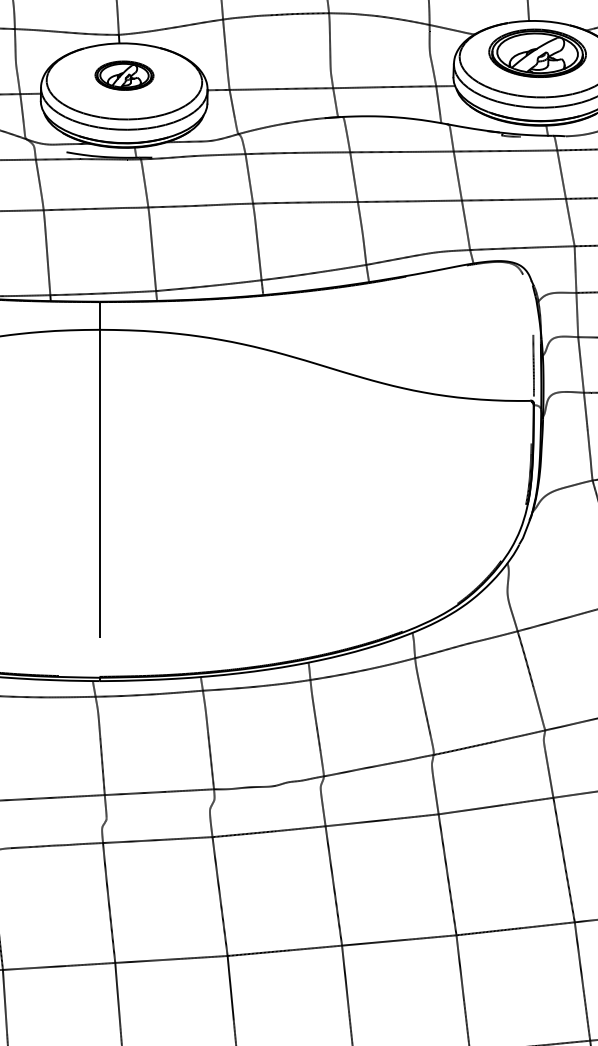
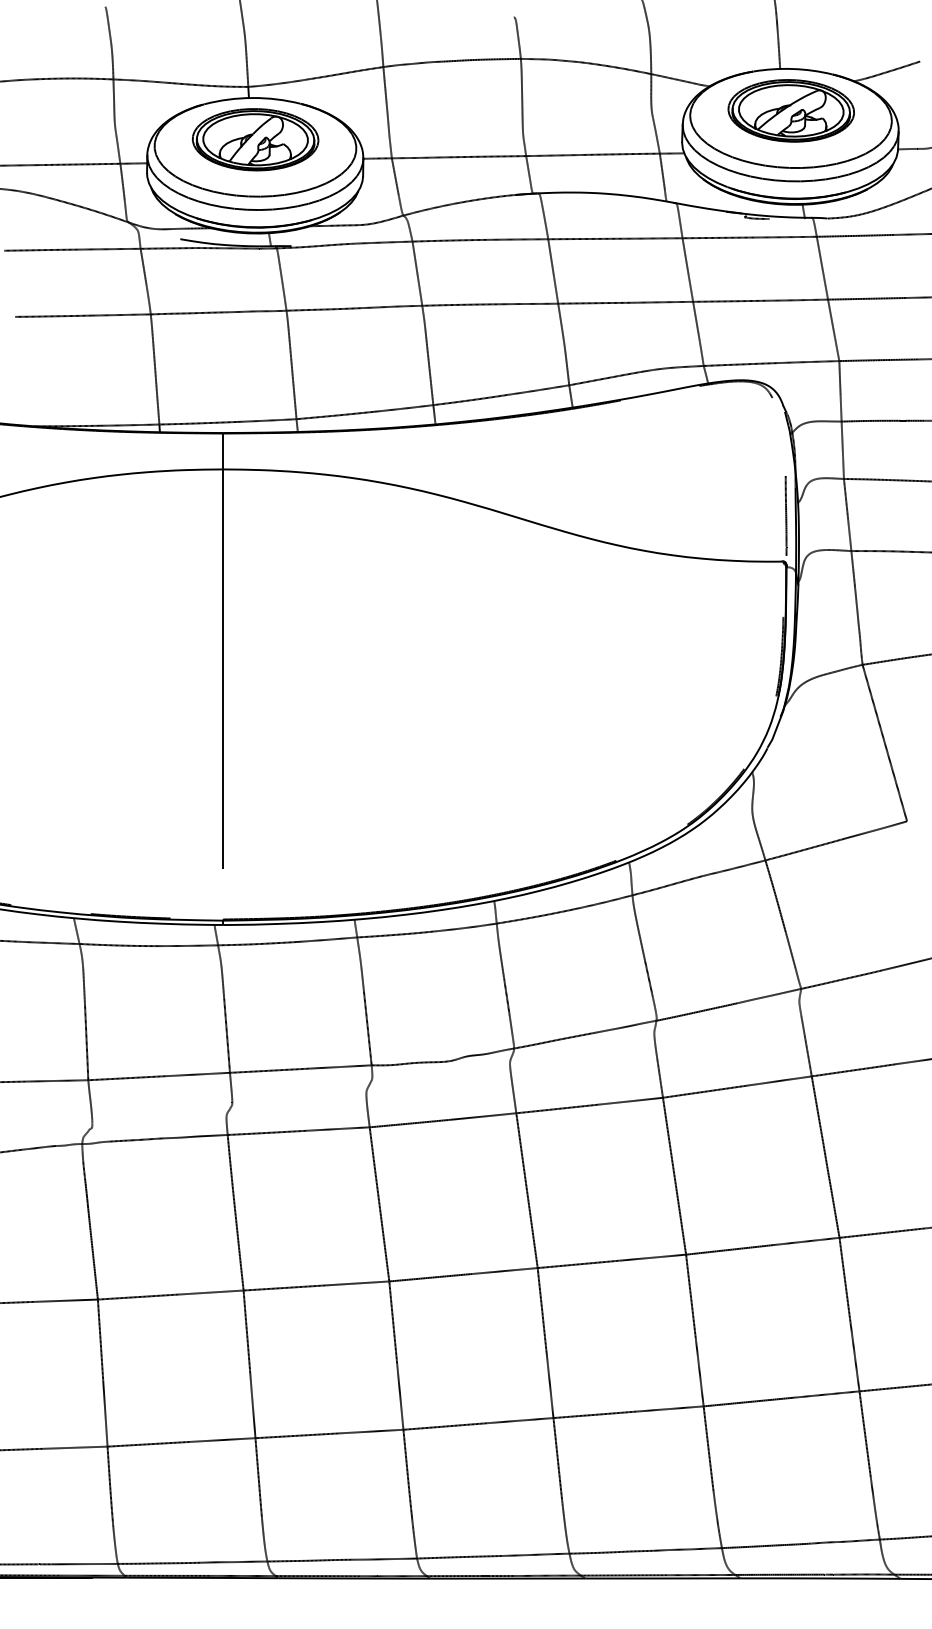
part: (124, 75) -> (255, 139), size x1.67

